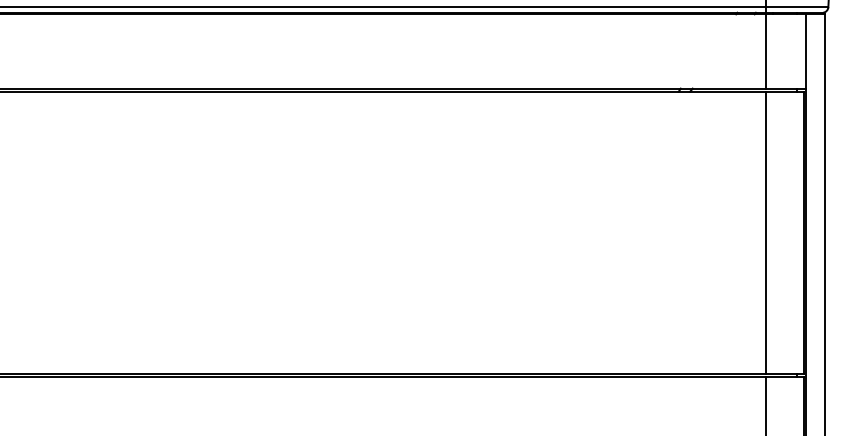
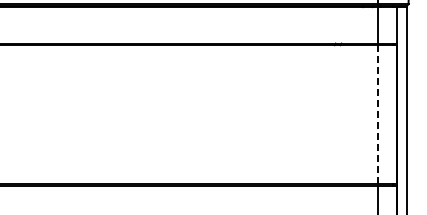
line: (765, 232) -> (377, 114), solid -> dashed

